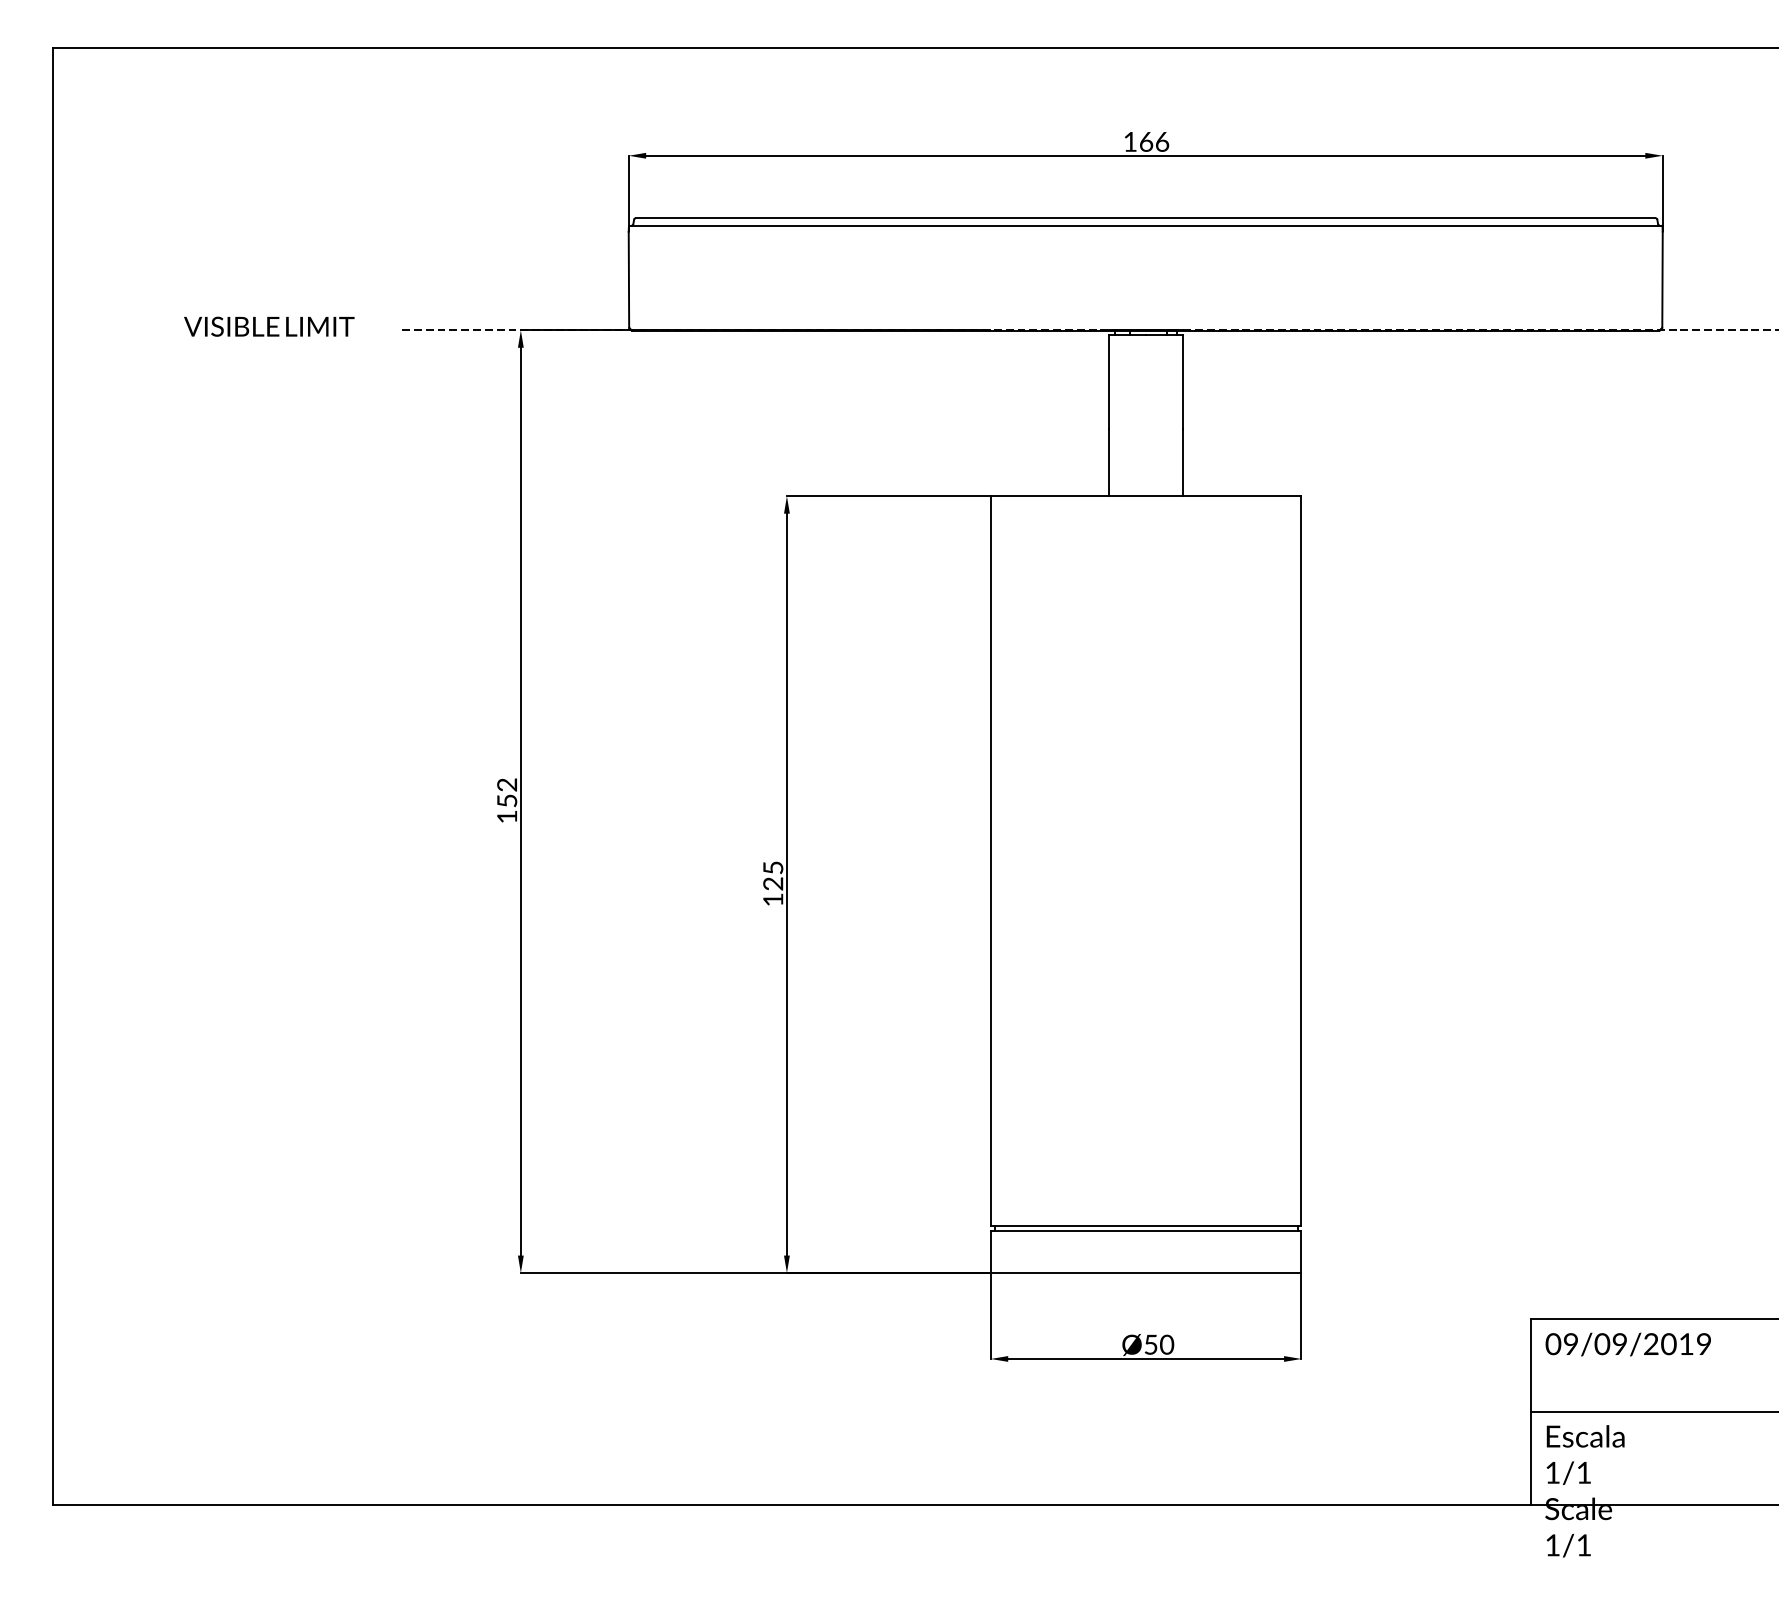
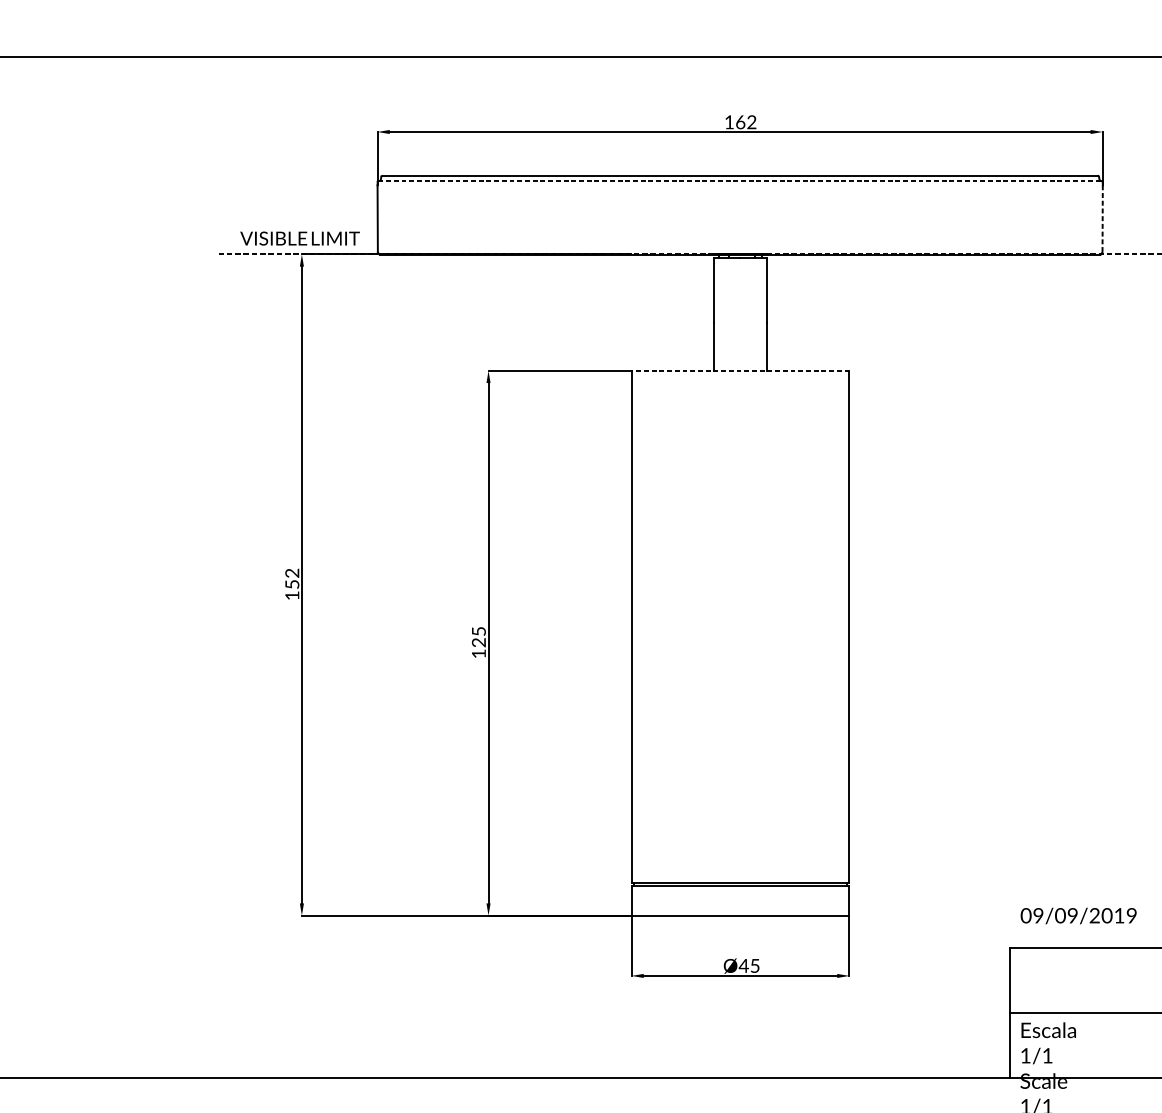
text: (1162, 141) -> (751, 121), 166 -> 162
line: (1145, 225) -> (740, 180), solid -> dashed
line: (1662, 279) -> (1102, 218), solid -> dashed
text: (269, 326) -> (300, 238), moved
line: (1145, 496) -> (740, 370), solid -> dashed
text: (1158, 1344) -> (749, 965), Ø50 -> Ø45
text: (1627, 1344) -> (1078, 915), moved

